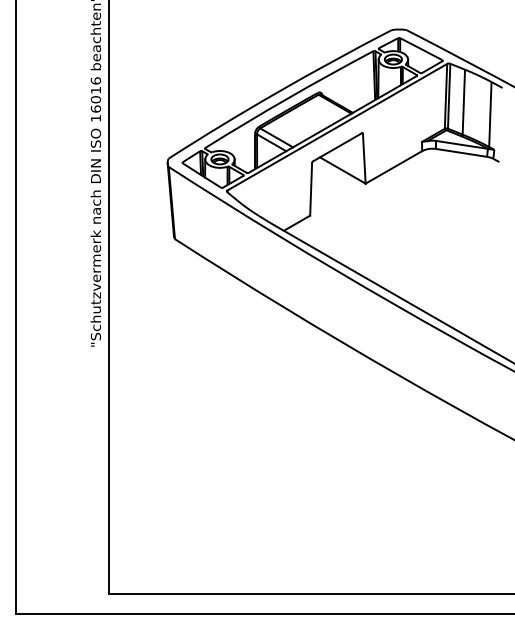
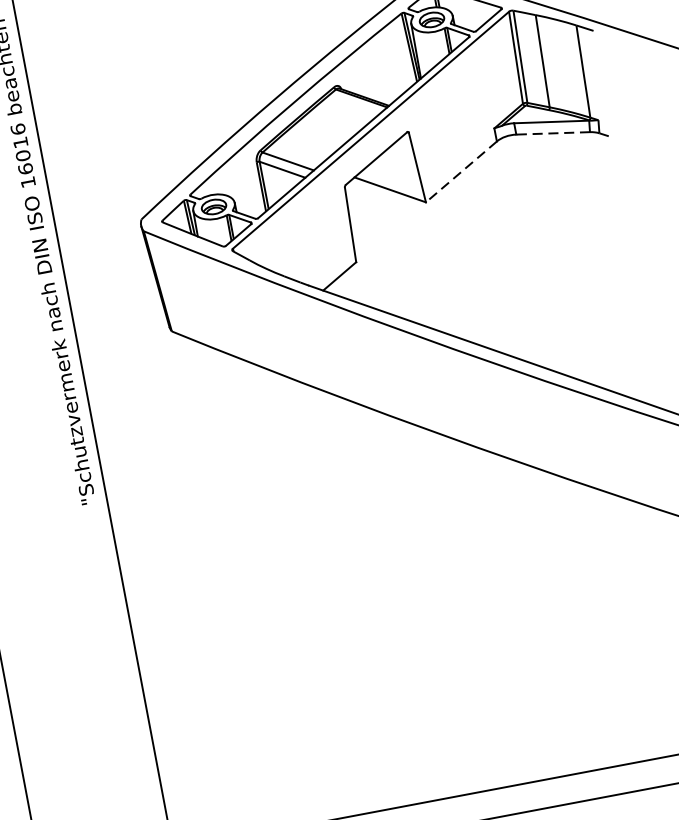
line: (461, 152) -> (552, 132), solid -> dashed
line: (393, 167) -> (460, 172), solid -> dashed

